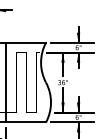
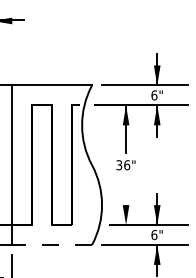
line: (63, 100) -> (127, 201), removed
line: (26, 122) -> (52, 245), solid -> dashed

